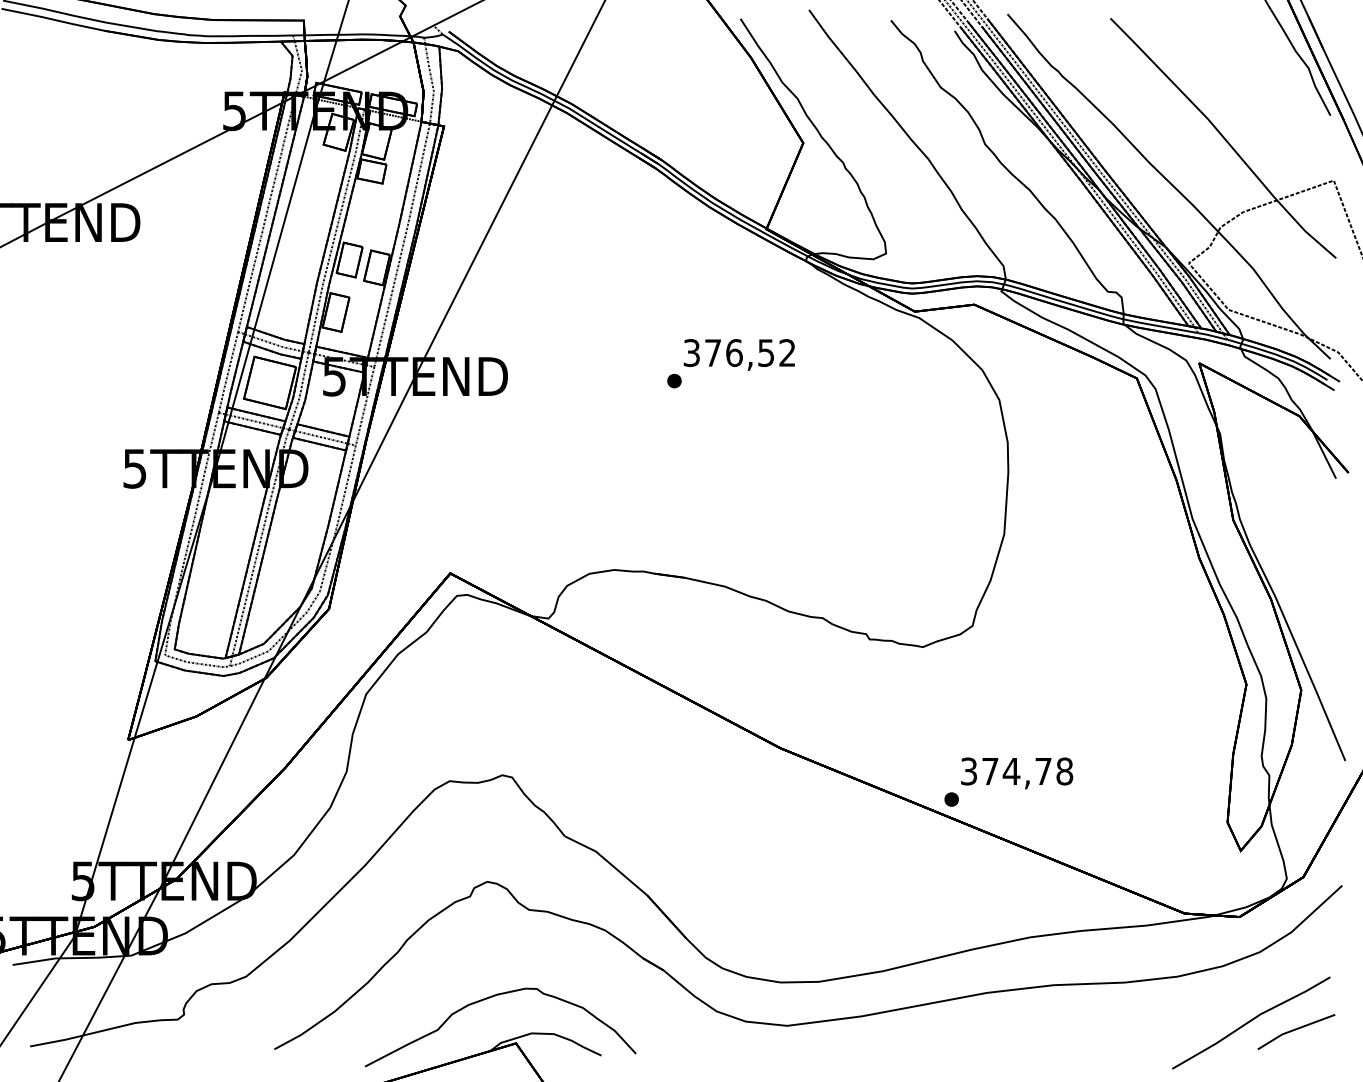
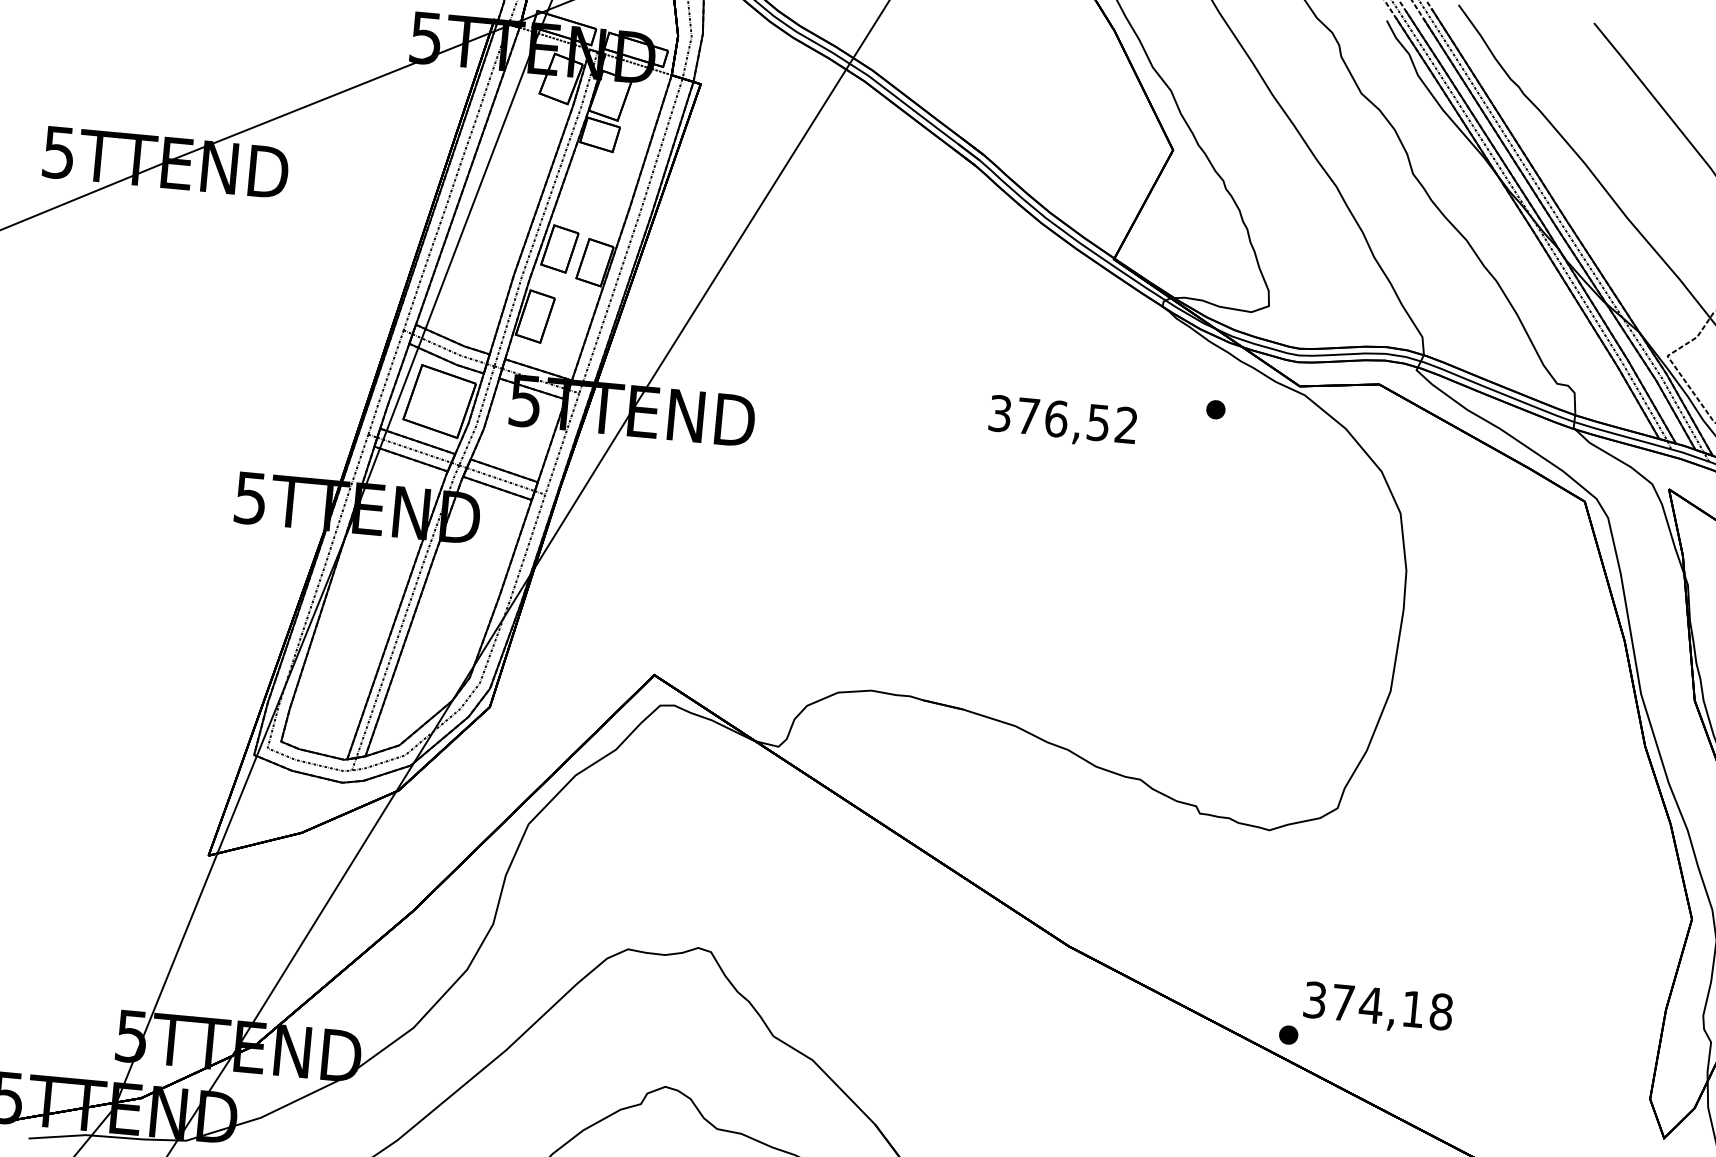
part: (674, 380) -> (1215, 408), moved
text: (1043, 771) -> (1413, 1009), 374,78 -> 374,18

